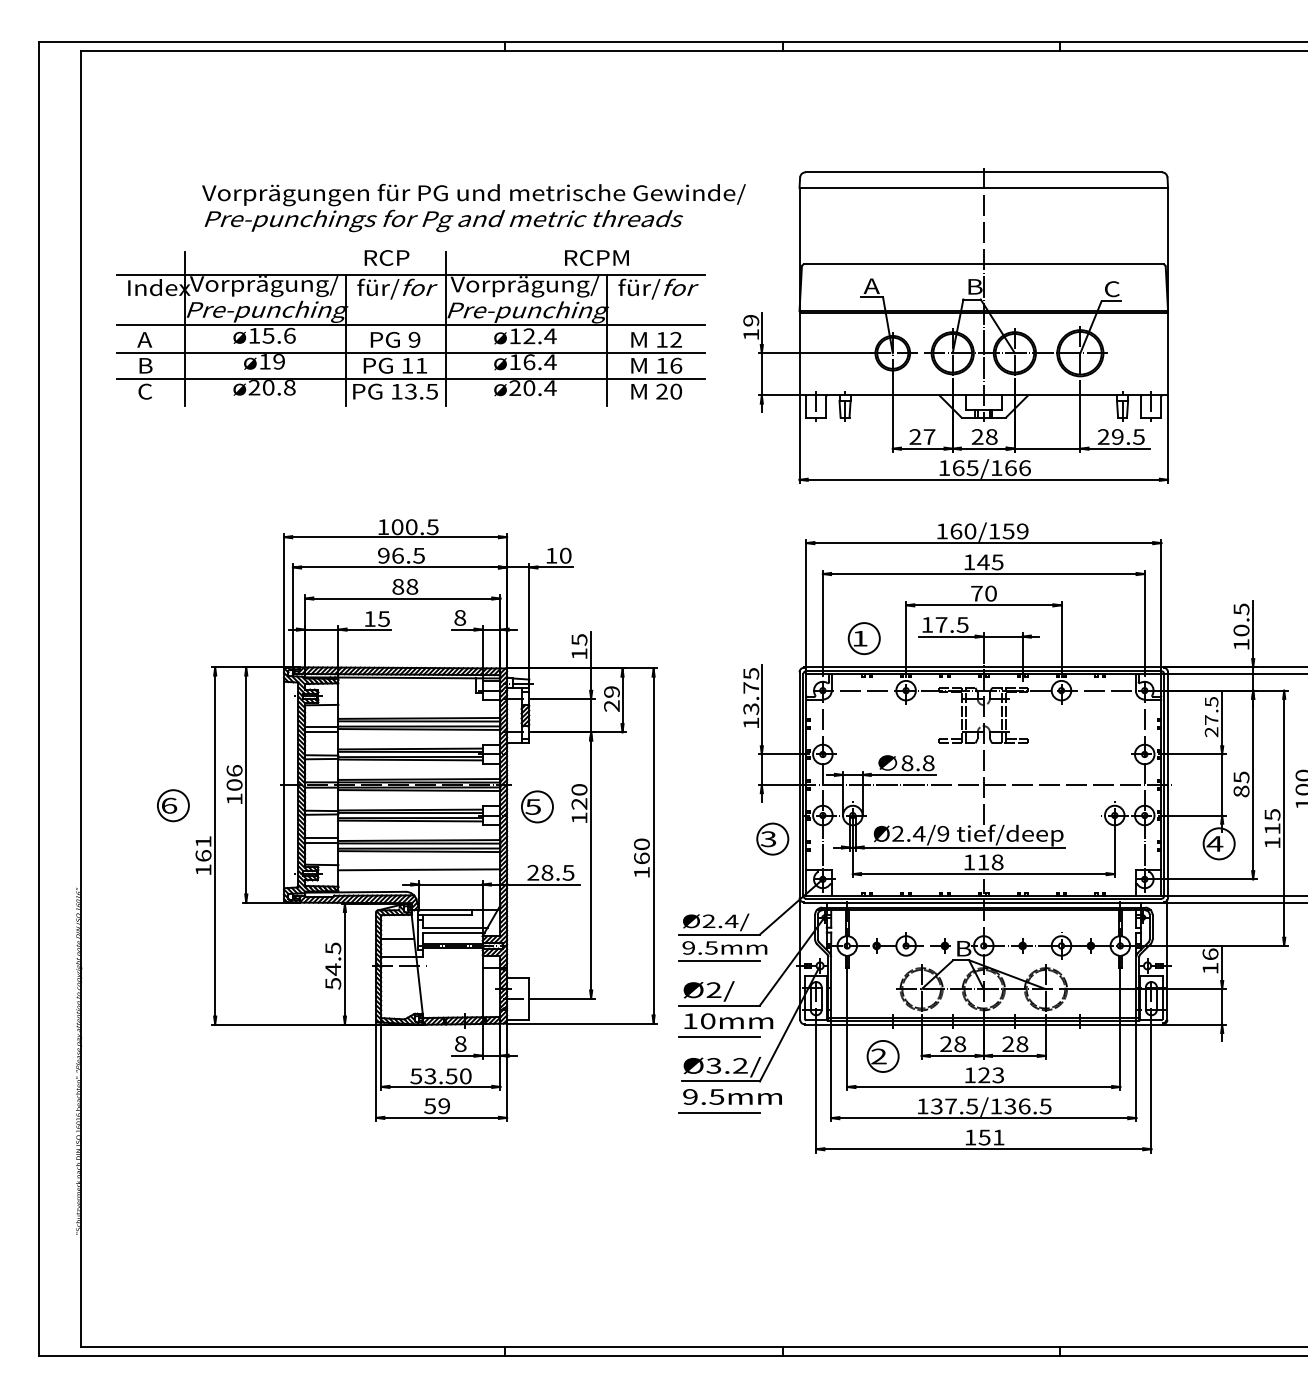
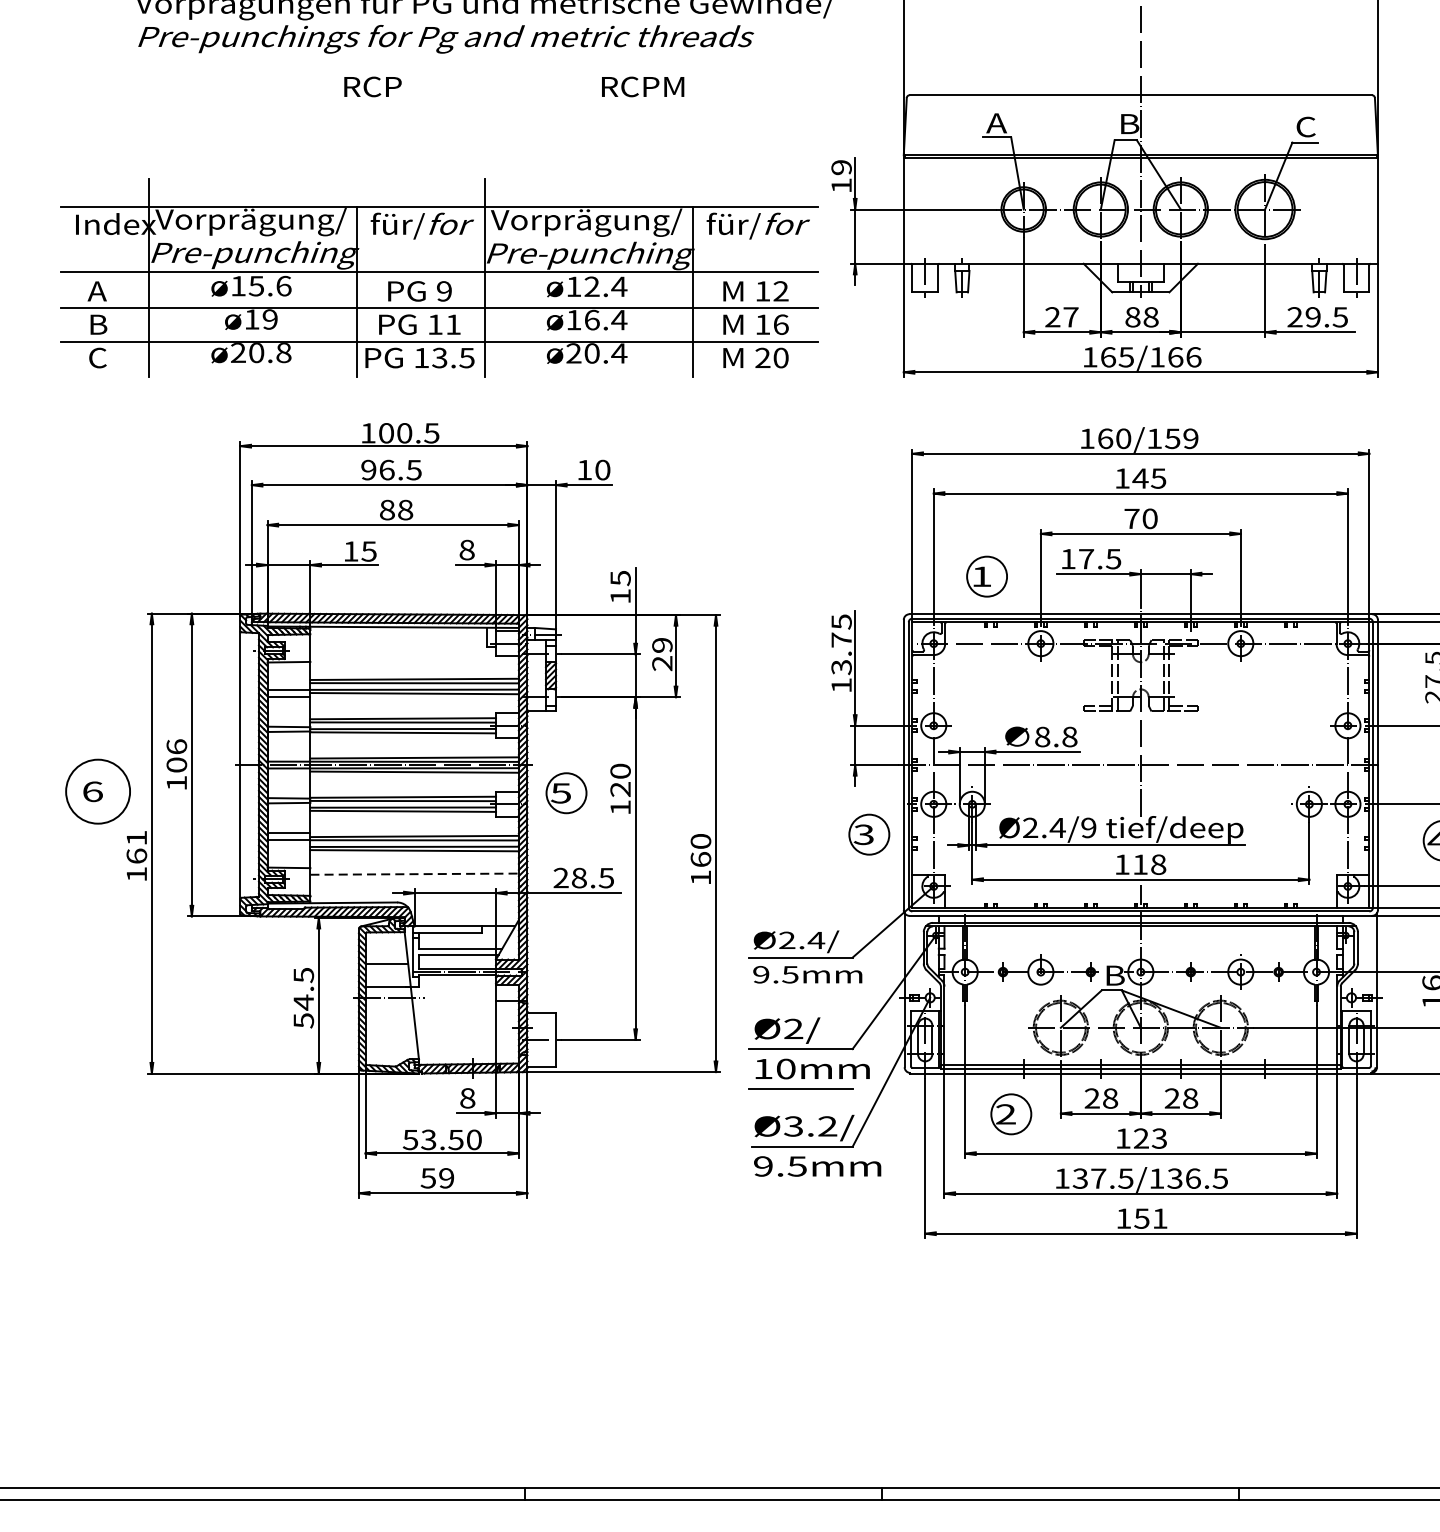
part: (410, 328) -> (439, 276), moved
text: (977, 436) -> (1132, 316), 28 -> 88
circle: (172, 805) -> (96, 791), size x1.6
line: (419, 869) -> (414, 873), solid -> dashed
line: (719, 961) -> (800, 992), removed
line: (719, 1112) -> (800, 1186), removed

